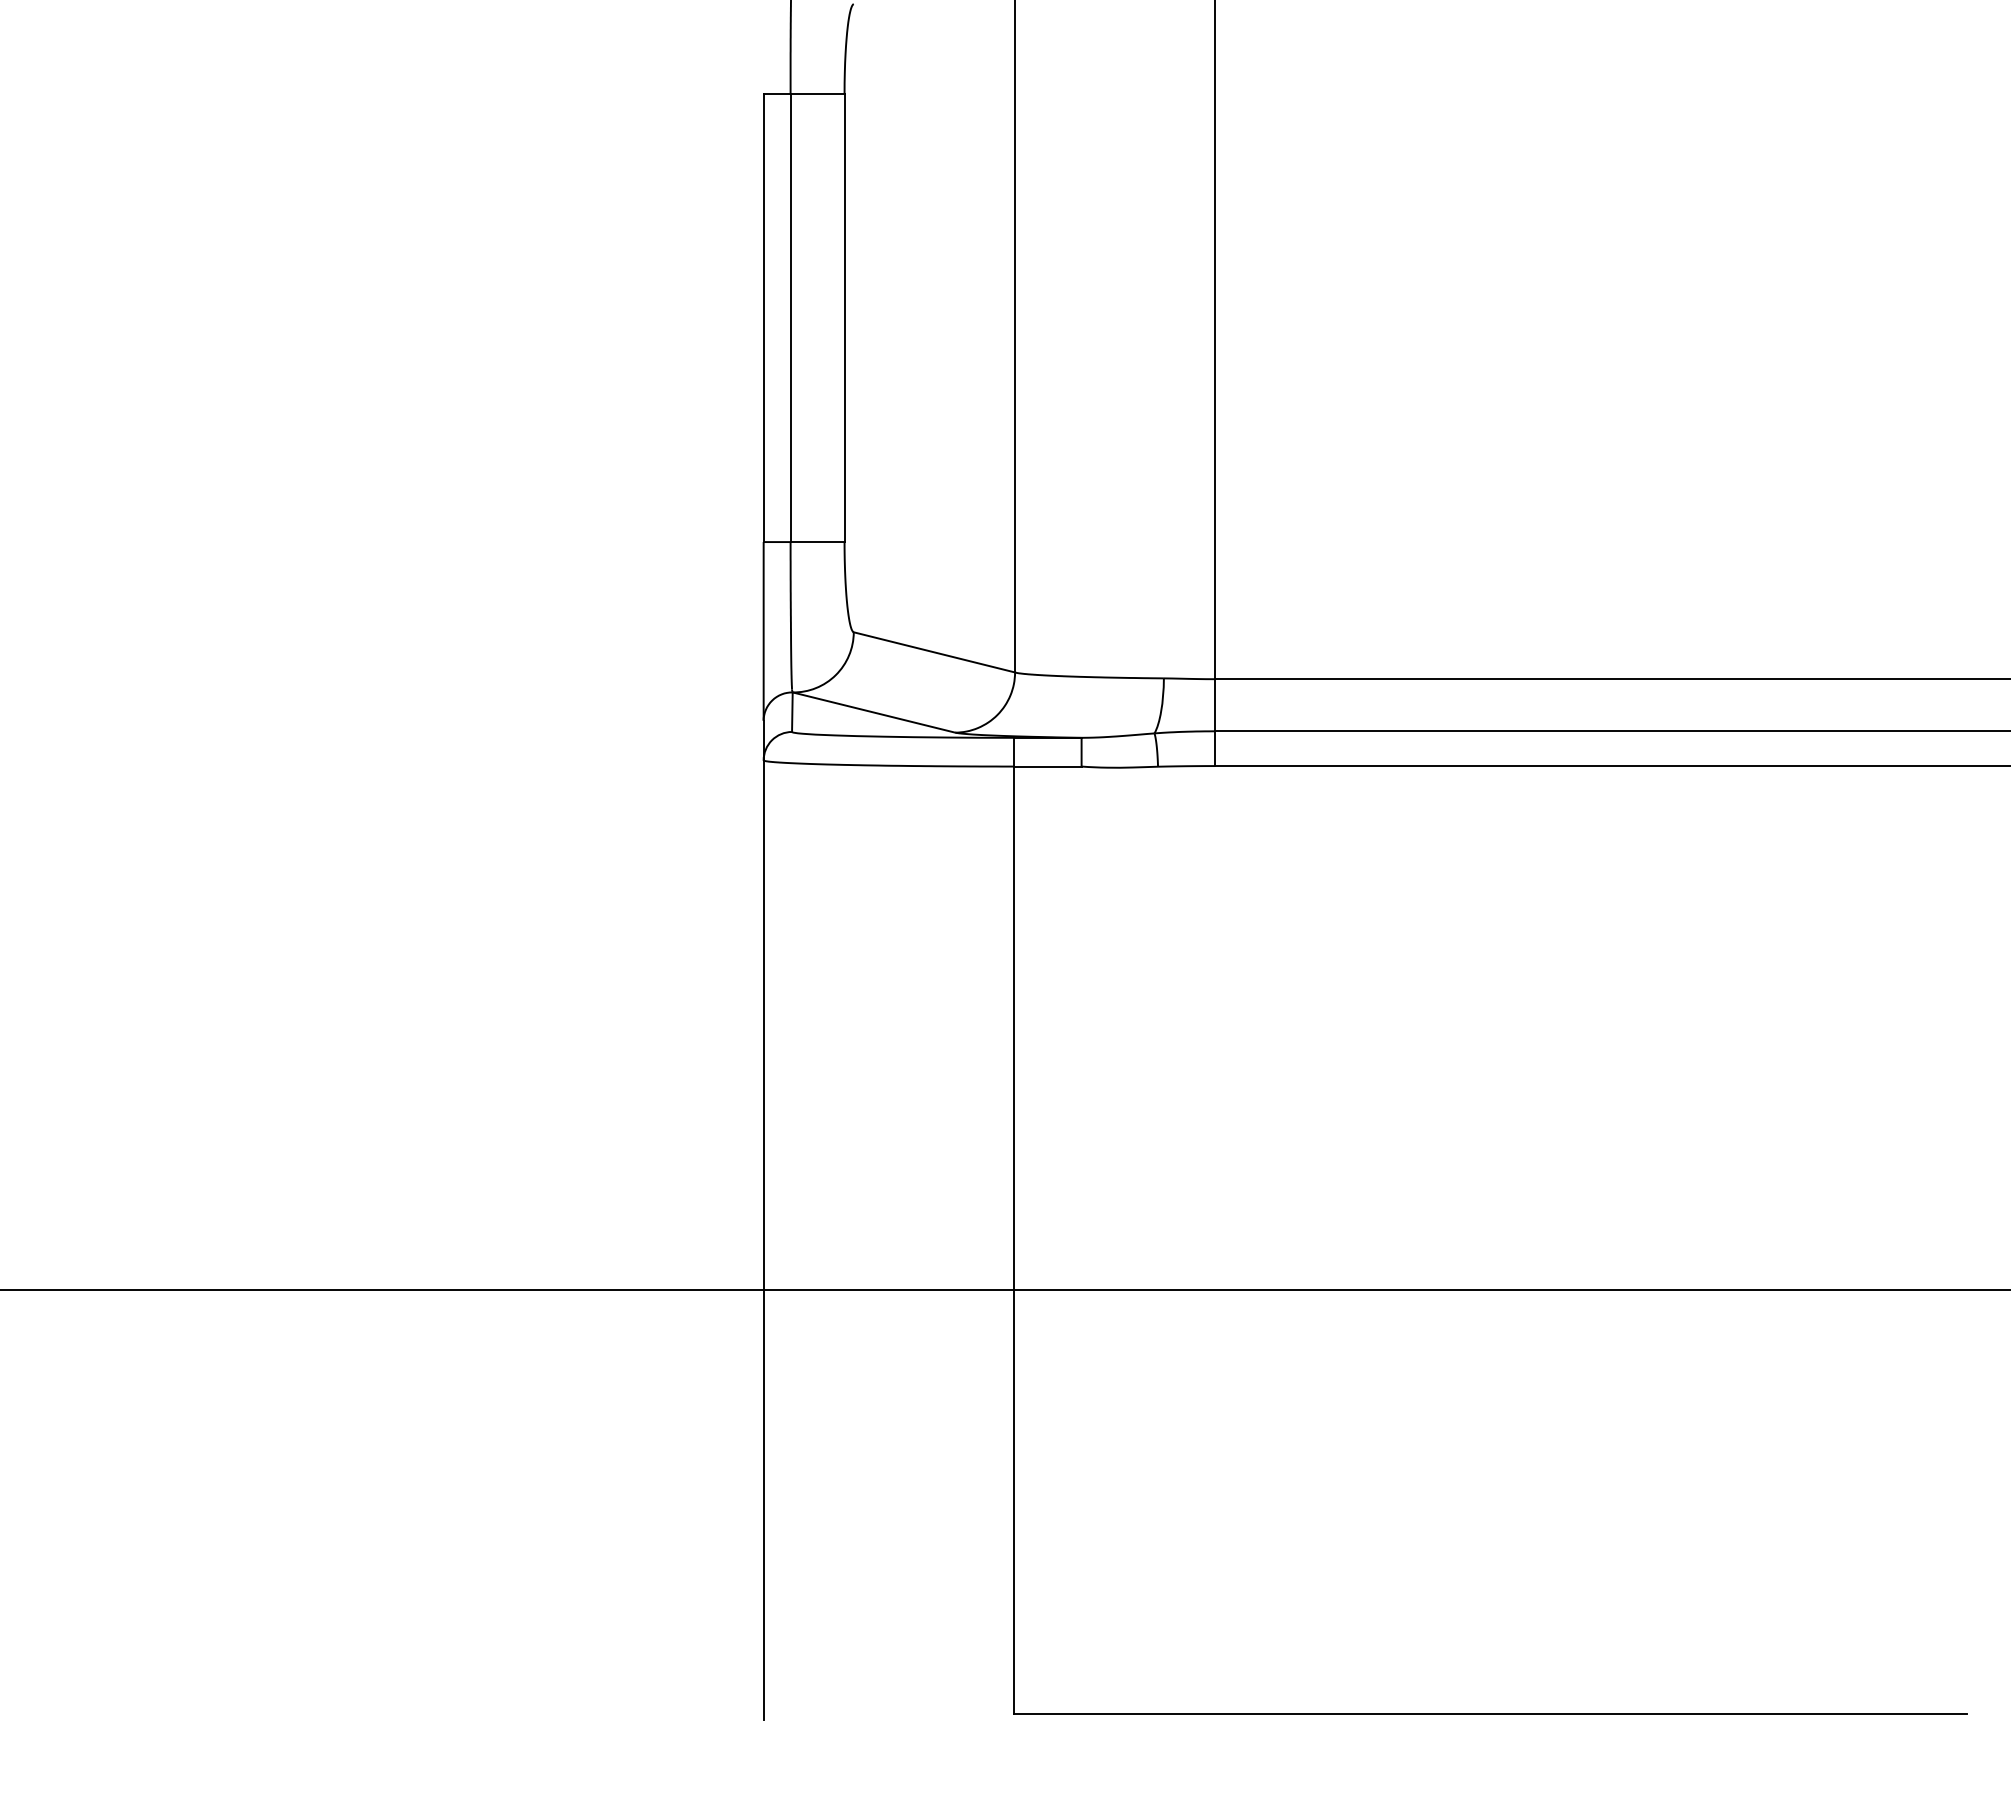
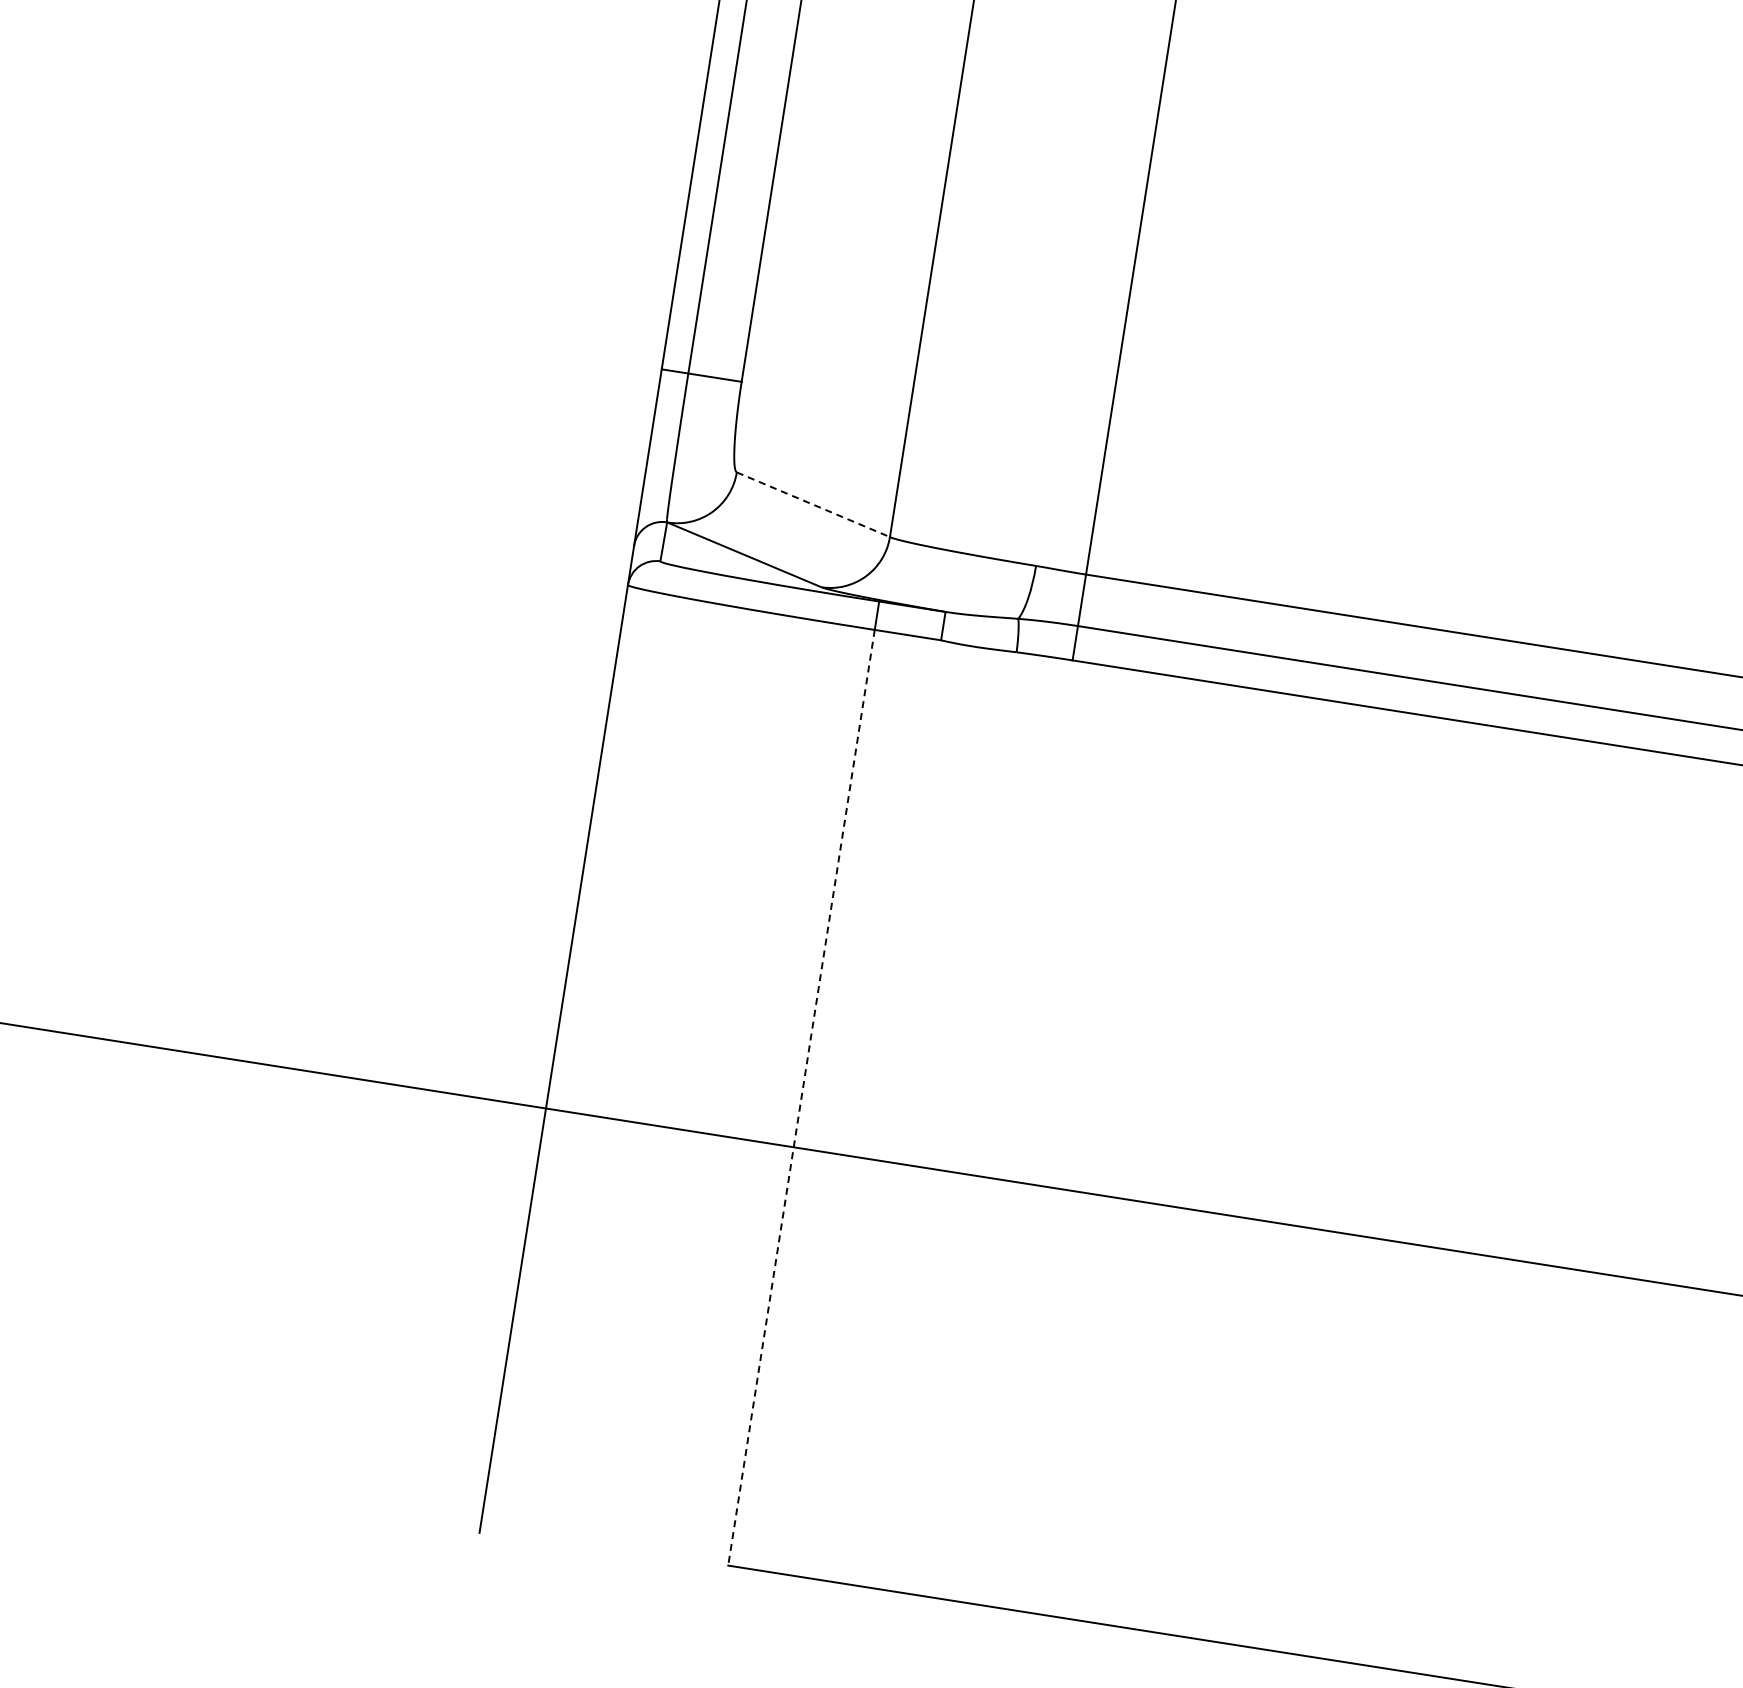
line: (934, 652) -> (813, 504), solid -> dashed
line: (1014, 1240) -> (801, 1098), solid -> dashed

